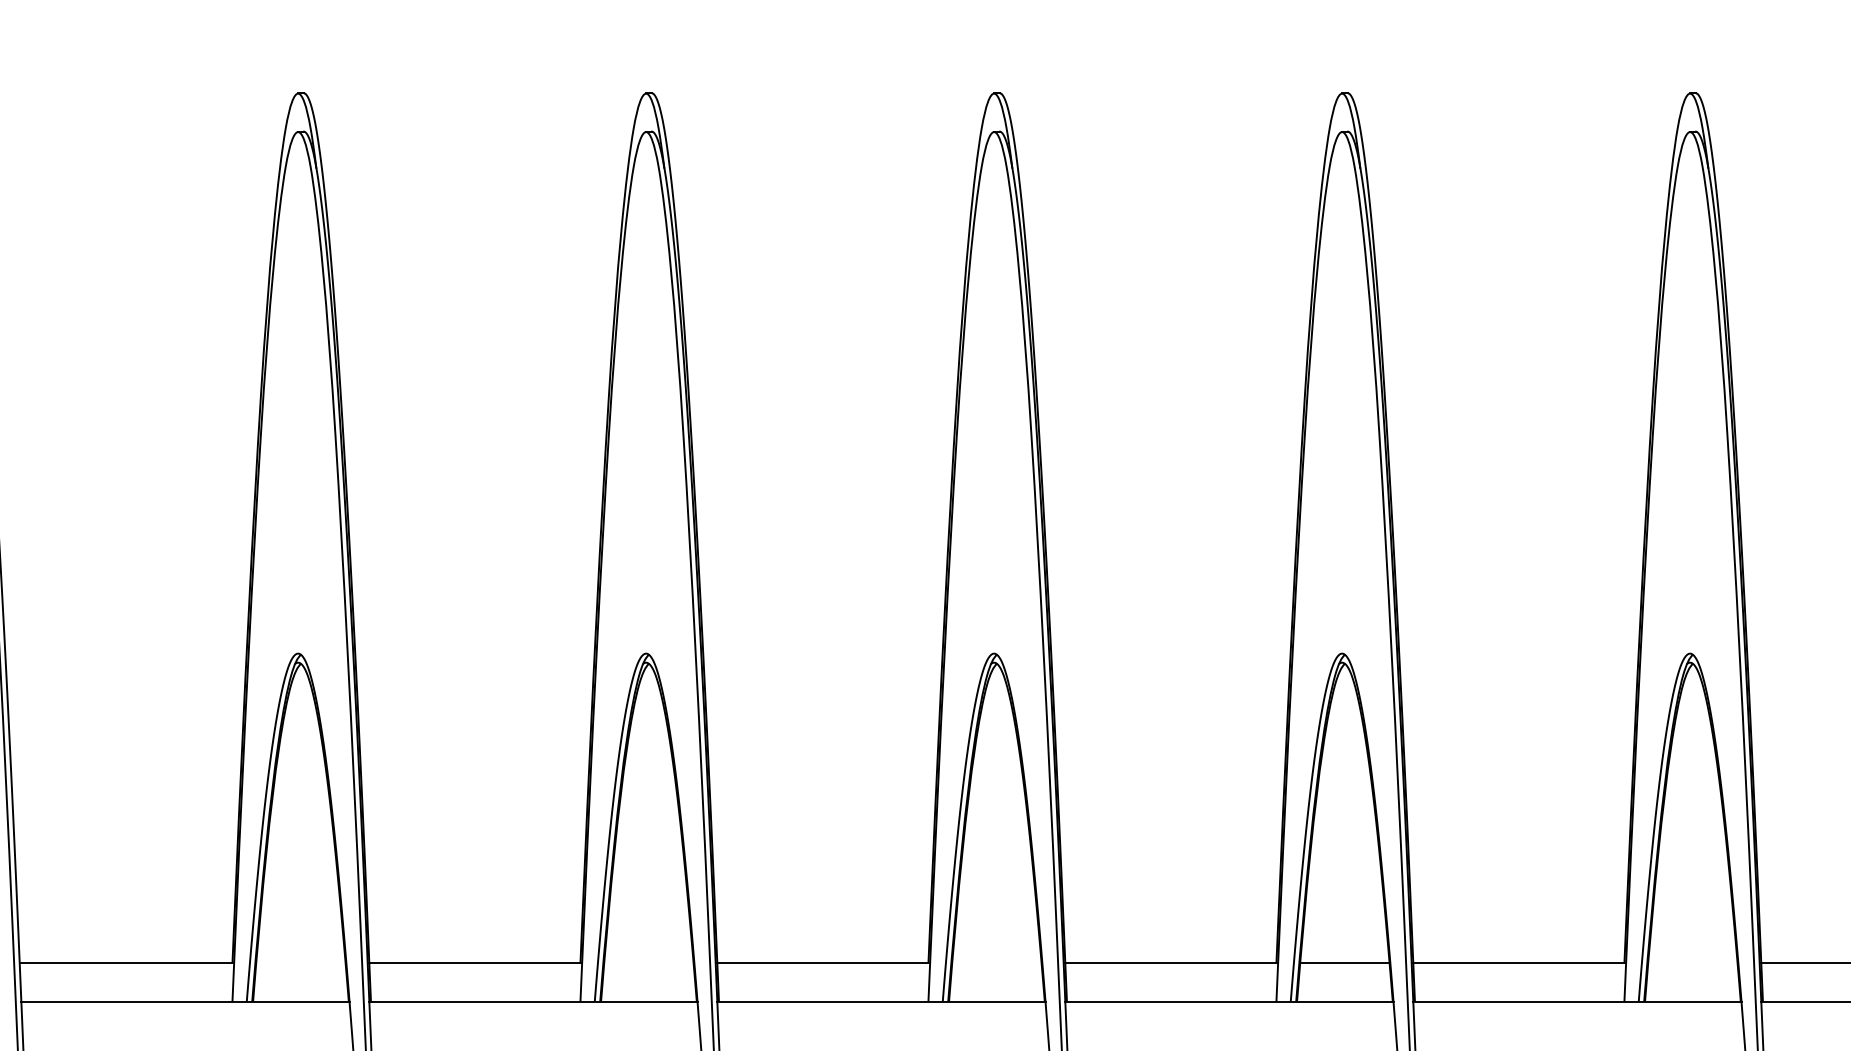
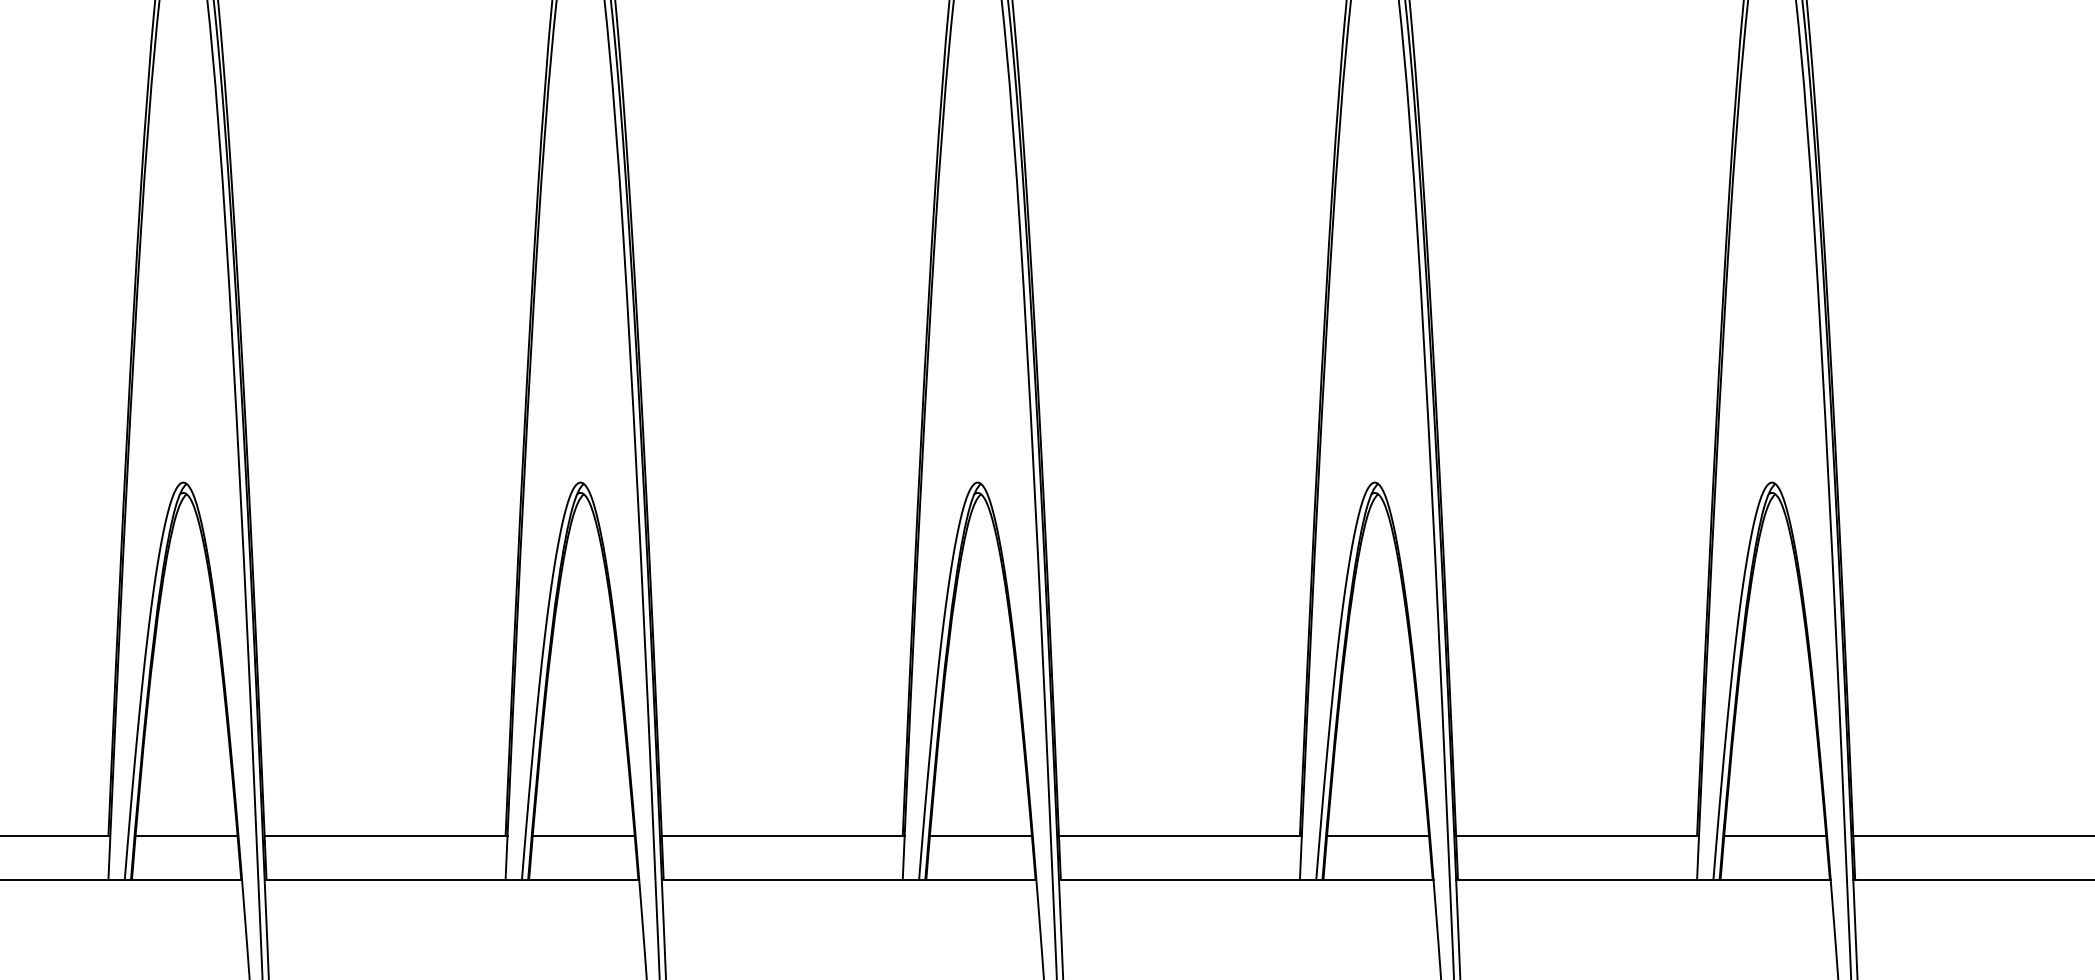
line: (300, 963) -> (186, 836), added
line: (648, 963) -> (583, 836), added
line: (996, 963) -> (980, 836), added
line: (1692, 963) -> (1774, 836), added

